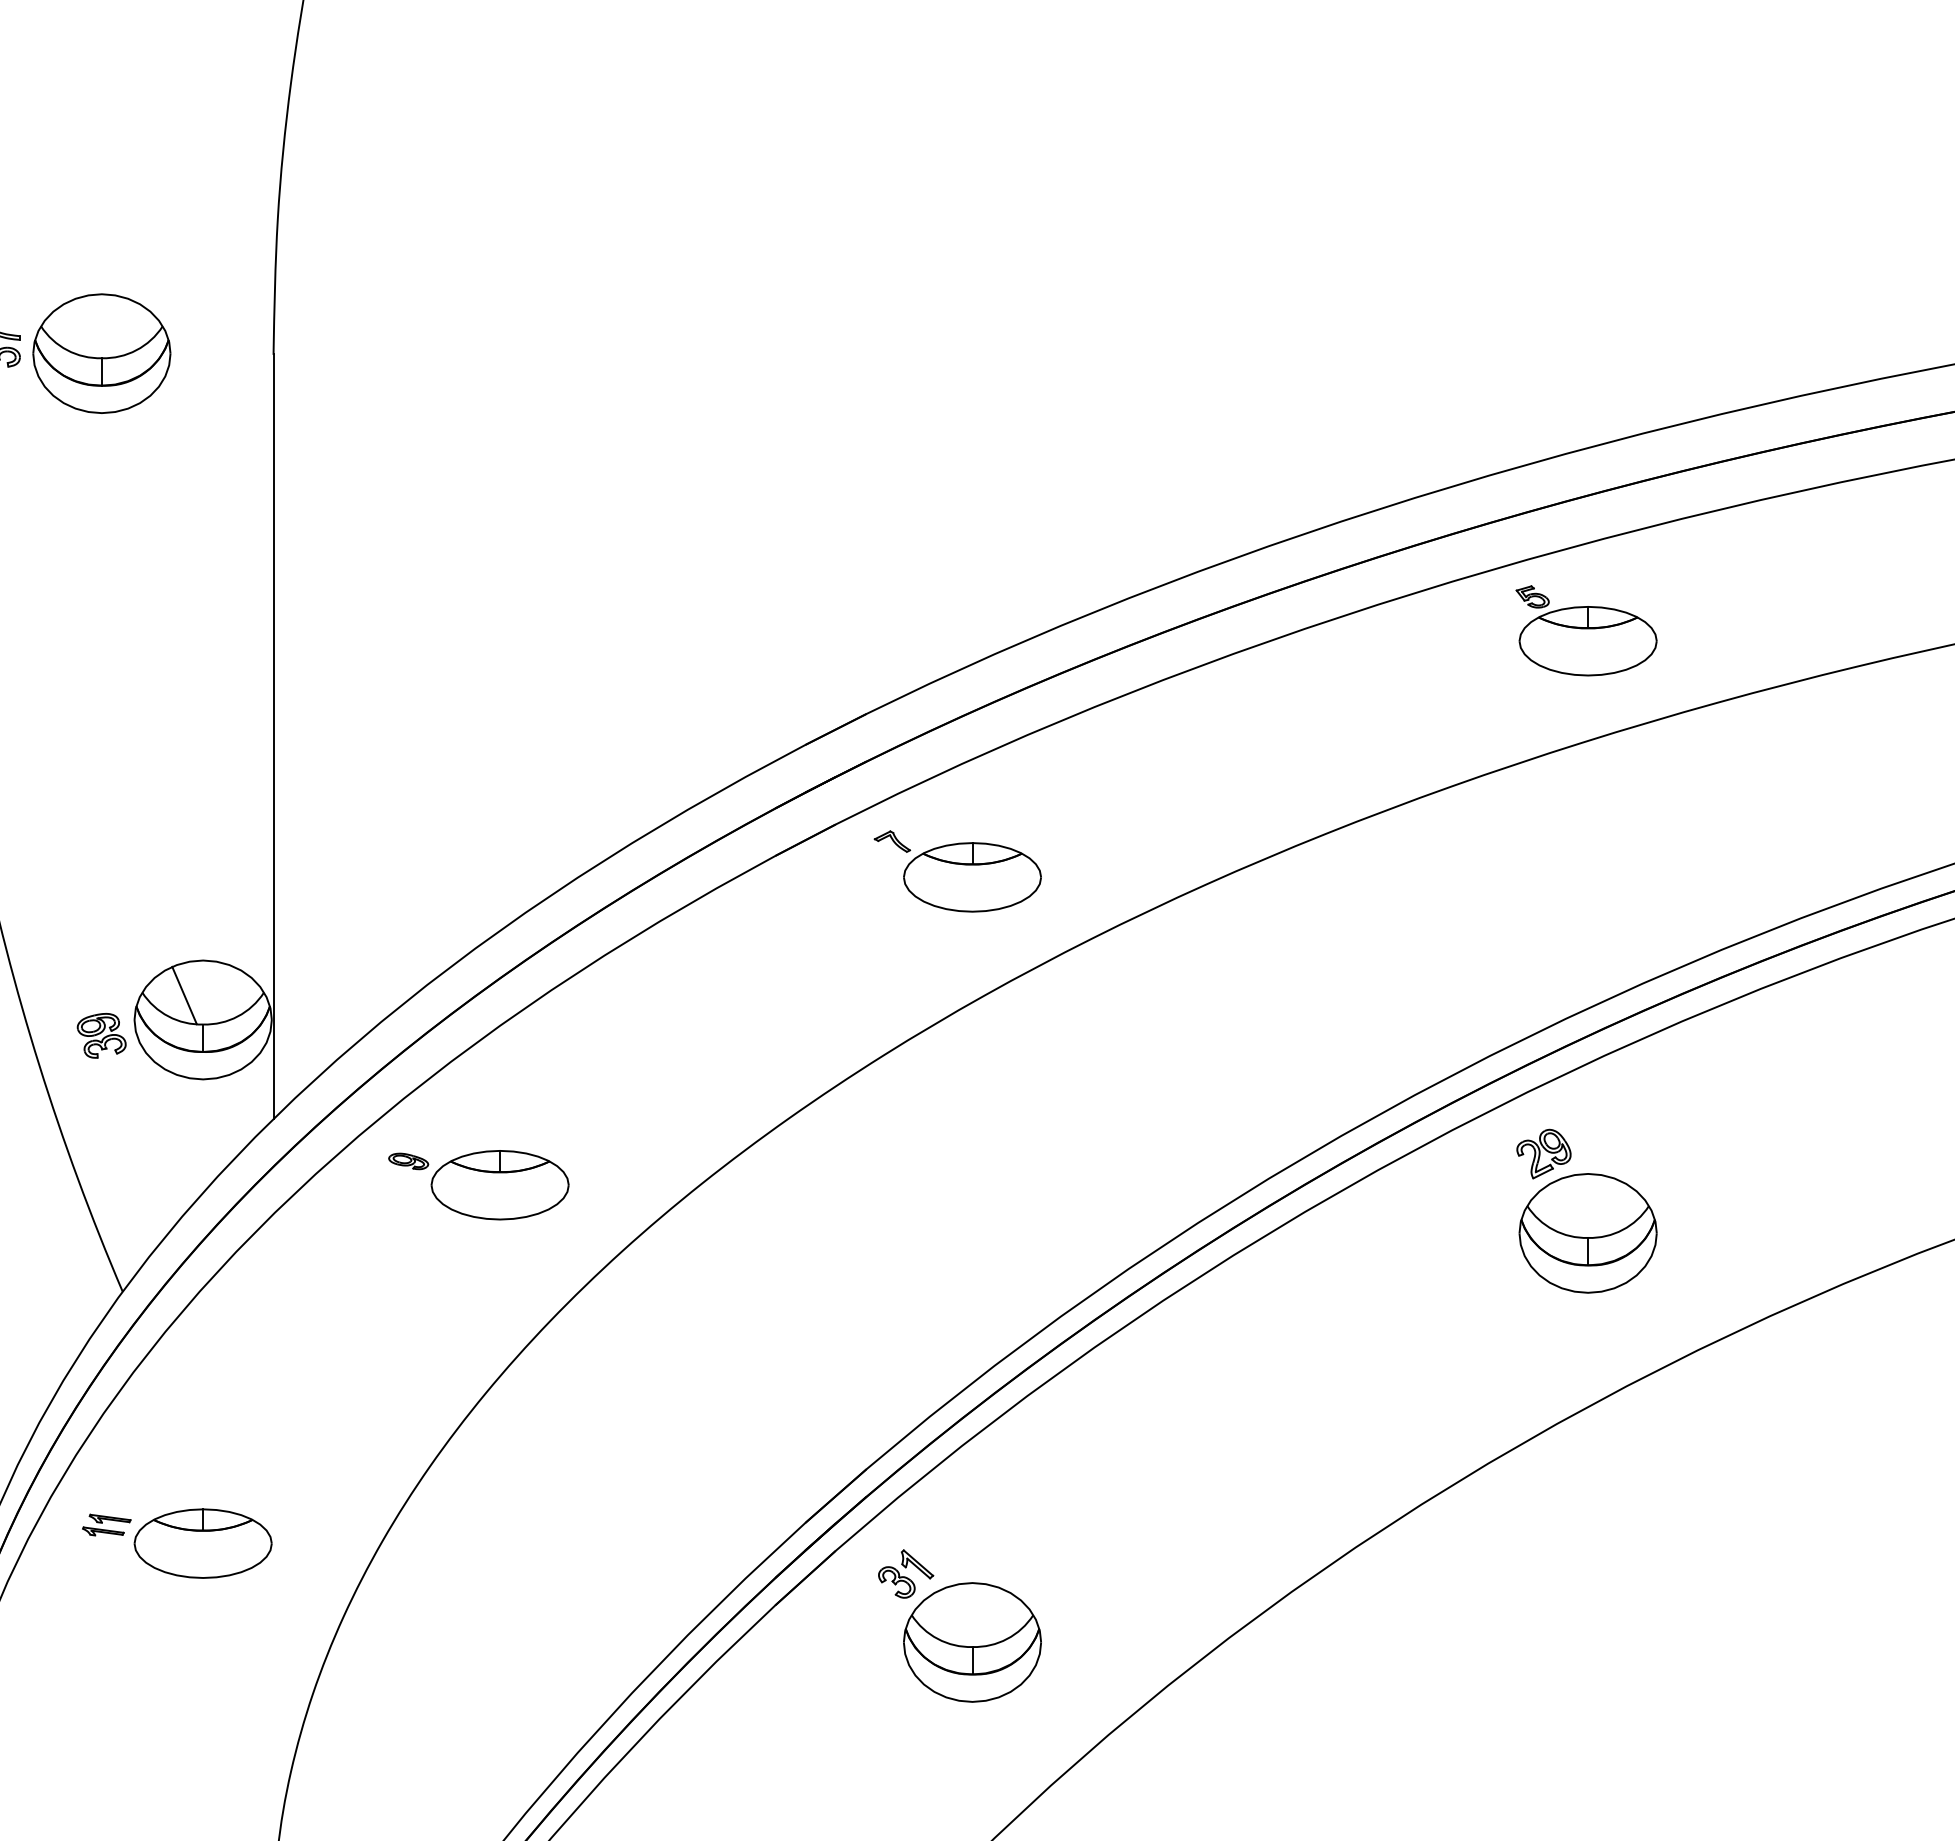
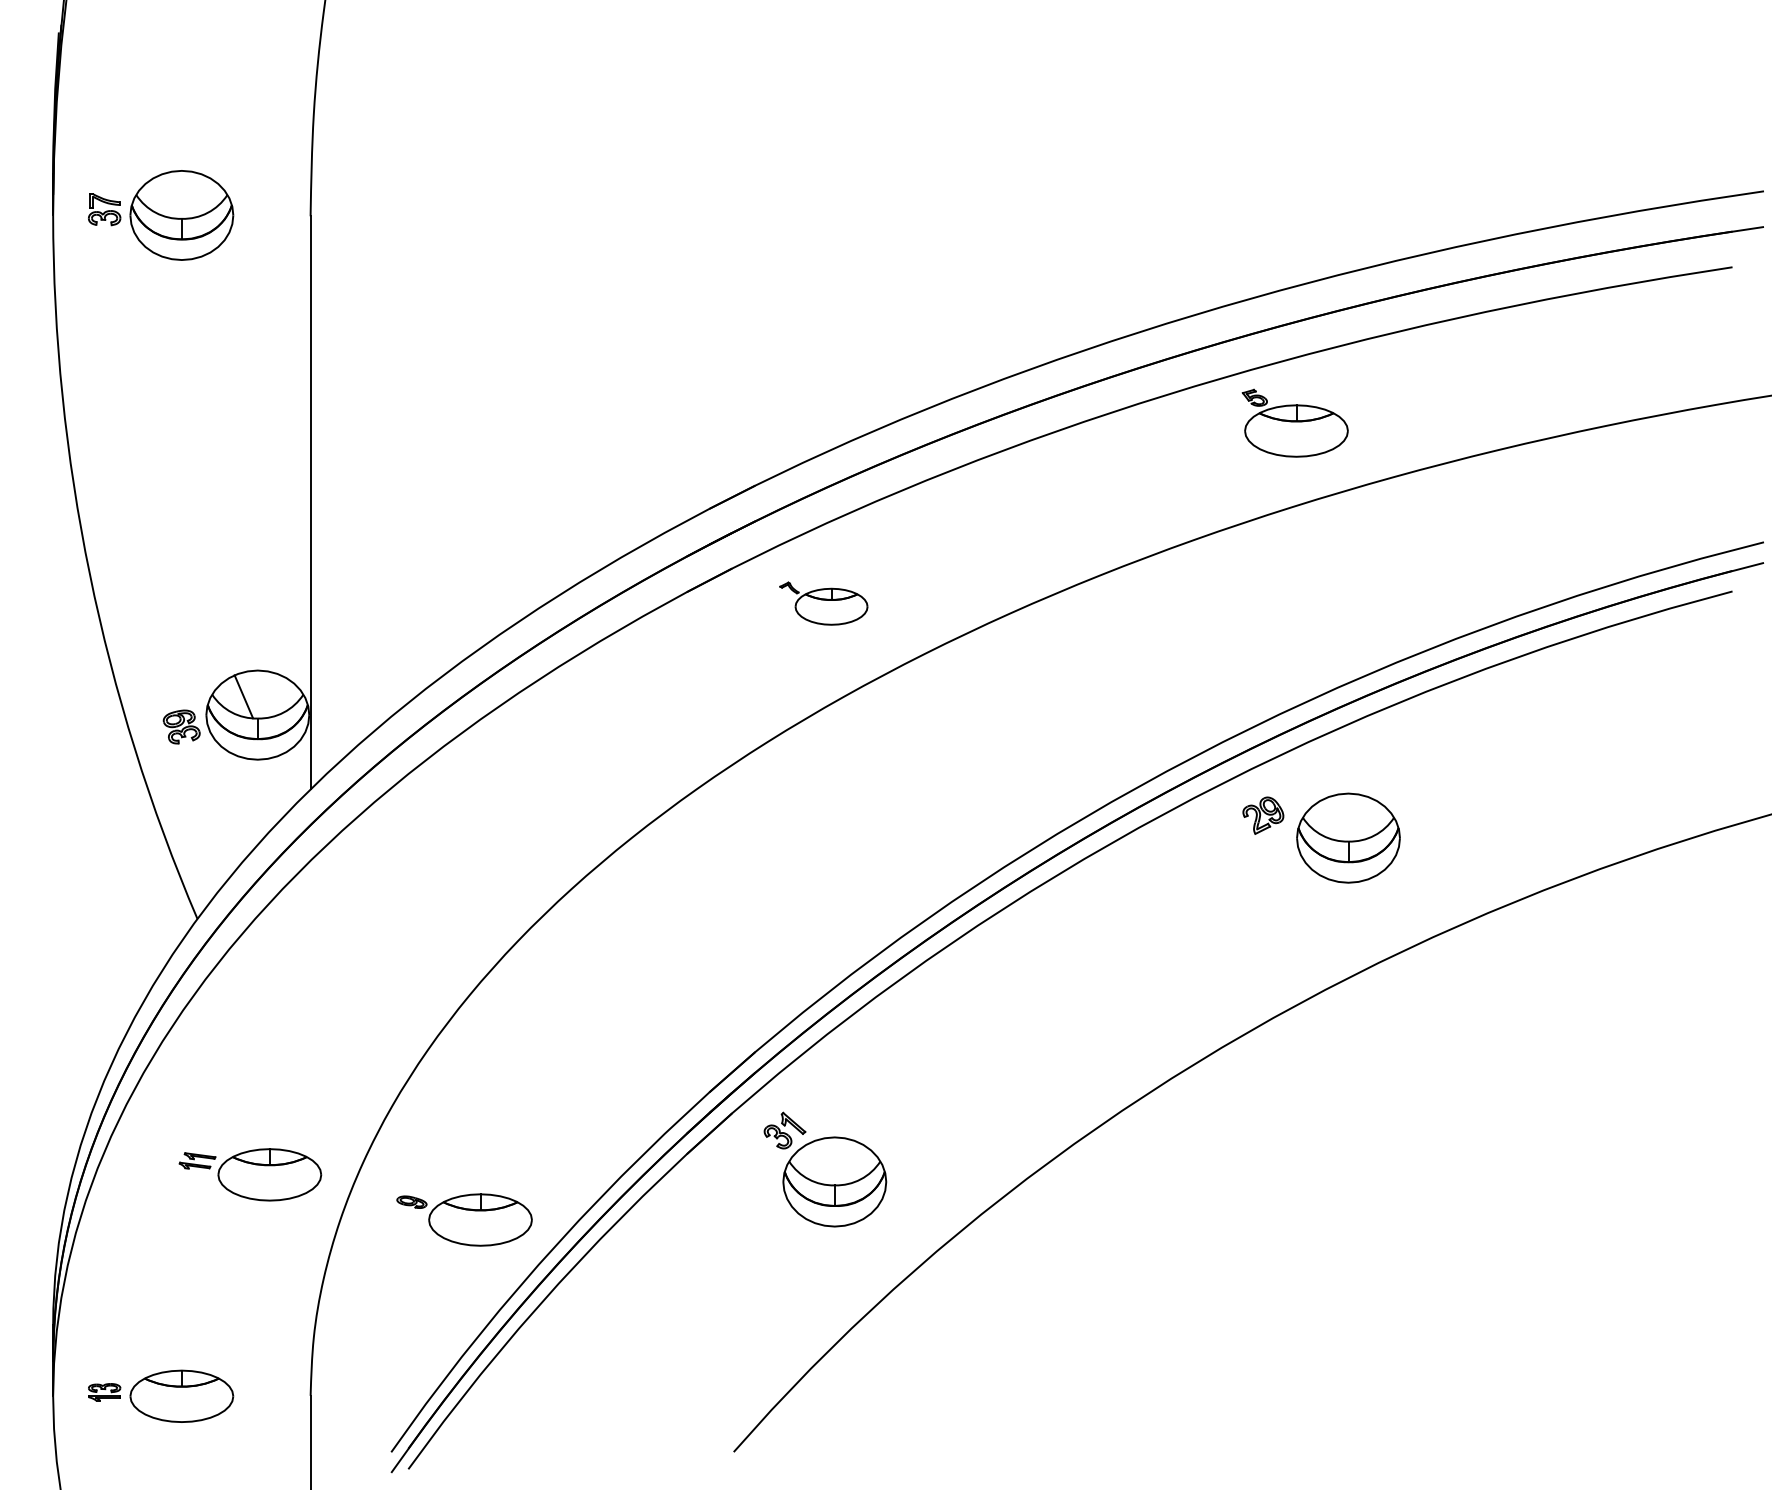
part: (957, 871) -> (823, 603), size x0.7
part: (478, 1184) -> (464, 1219), moved
part: (1588, 1232) -> (1348, 837), moved
part: (177, 1543) -> (250, 1174), moved

